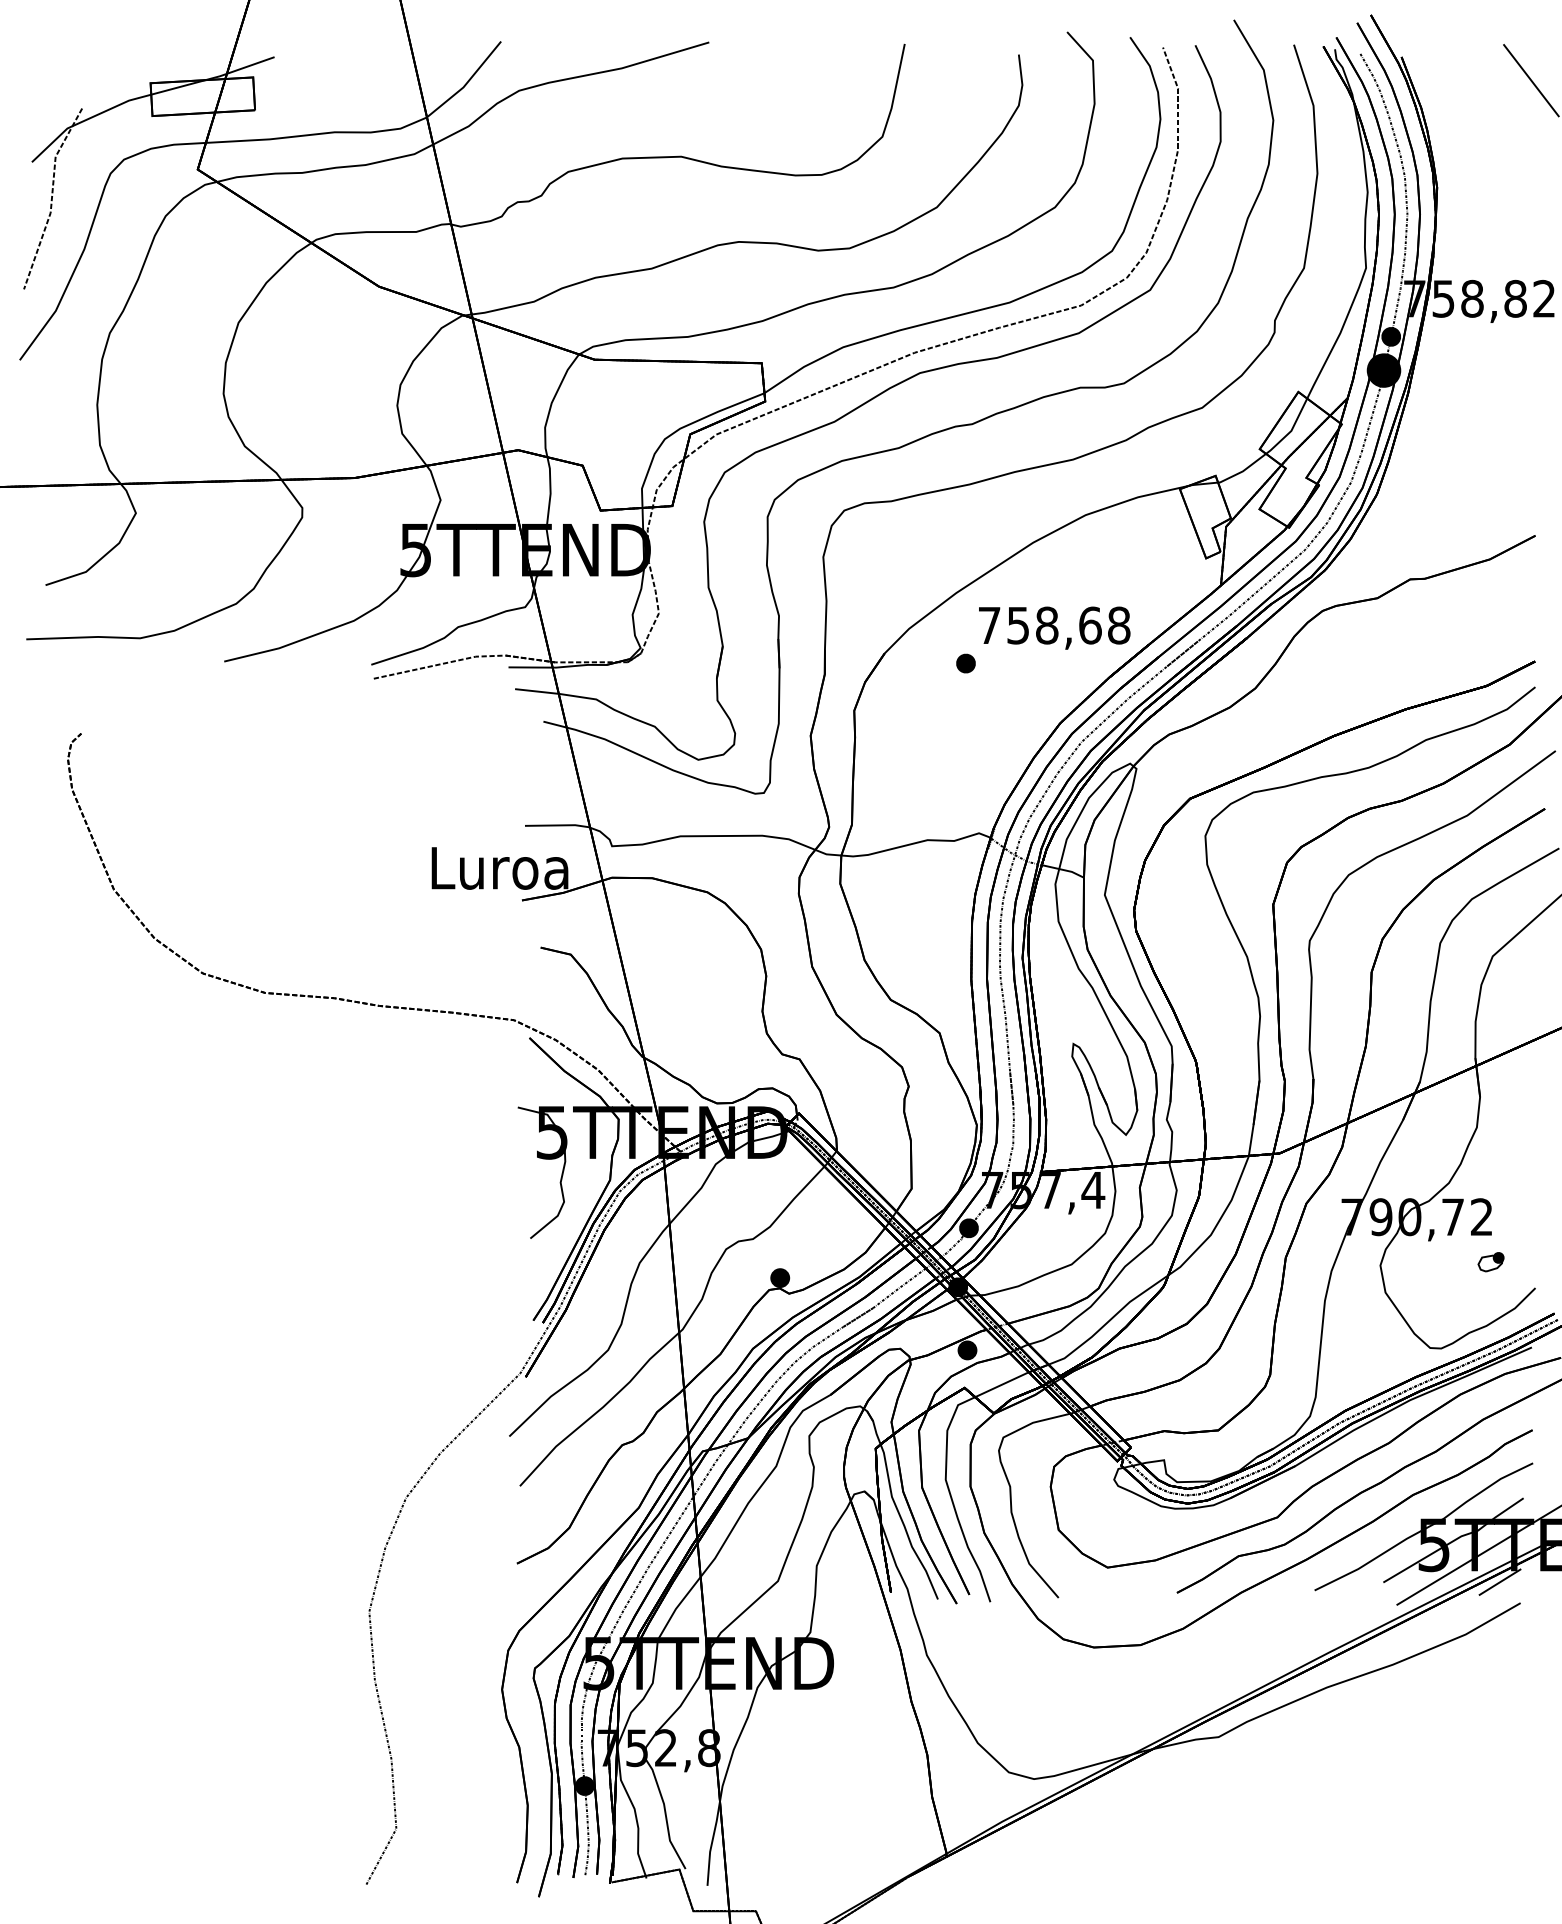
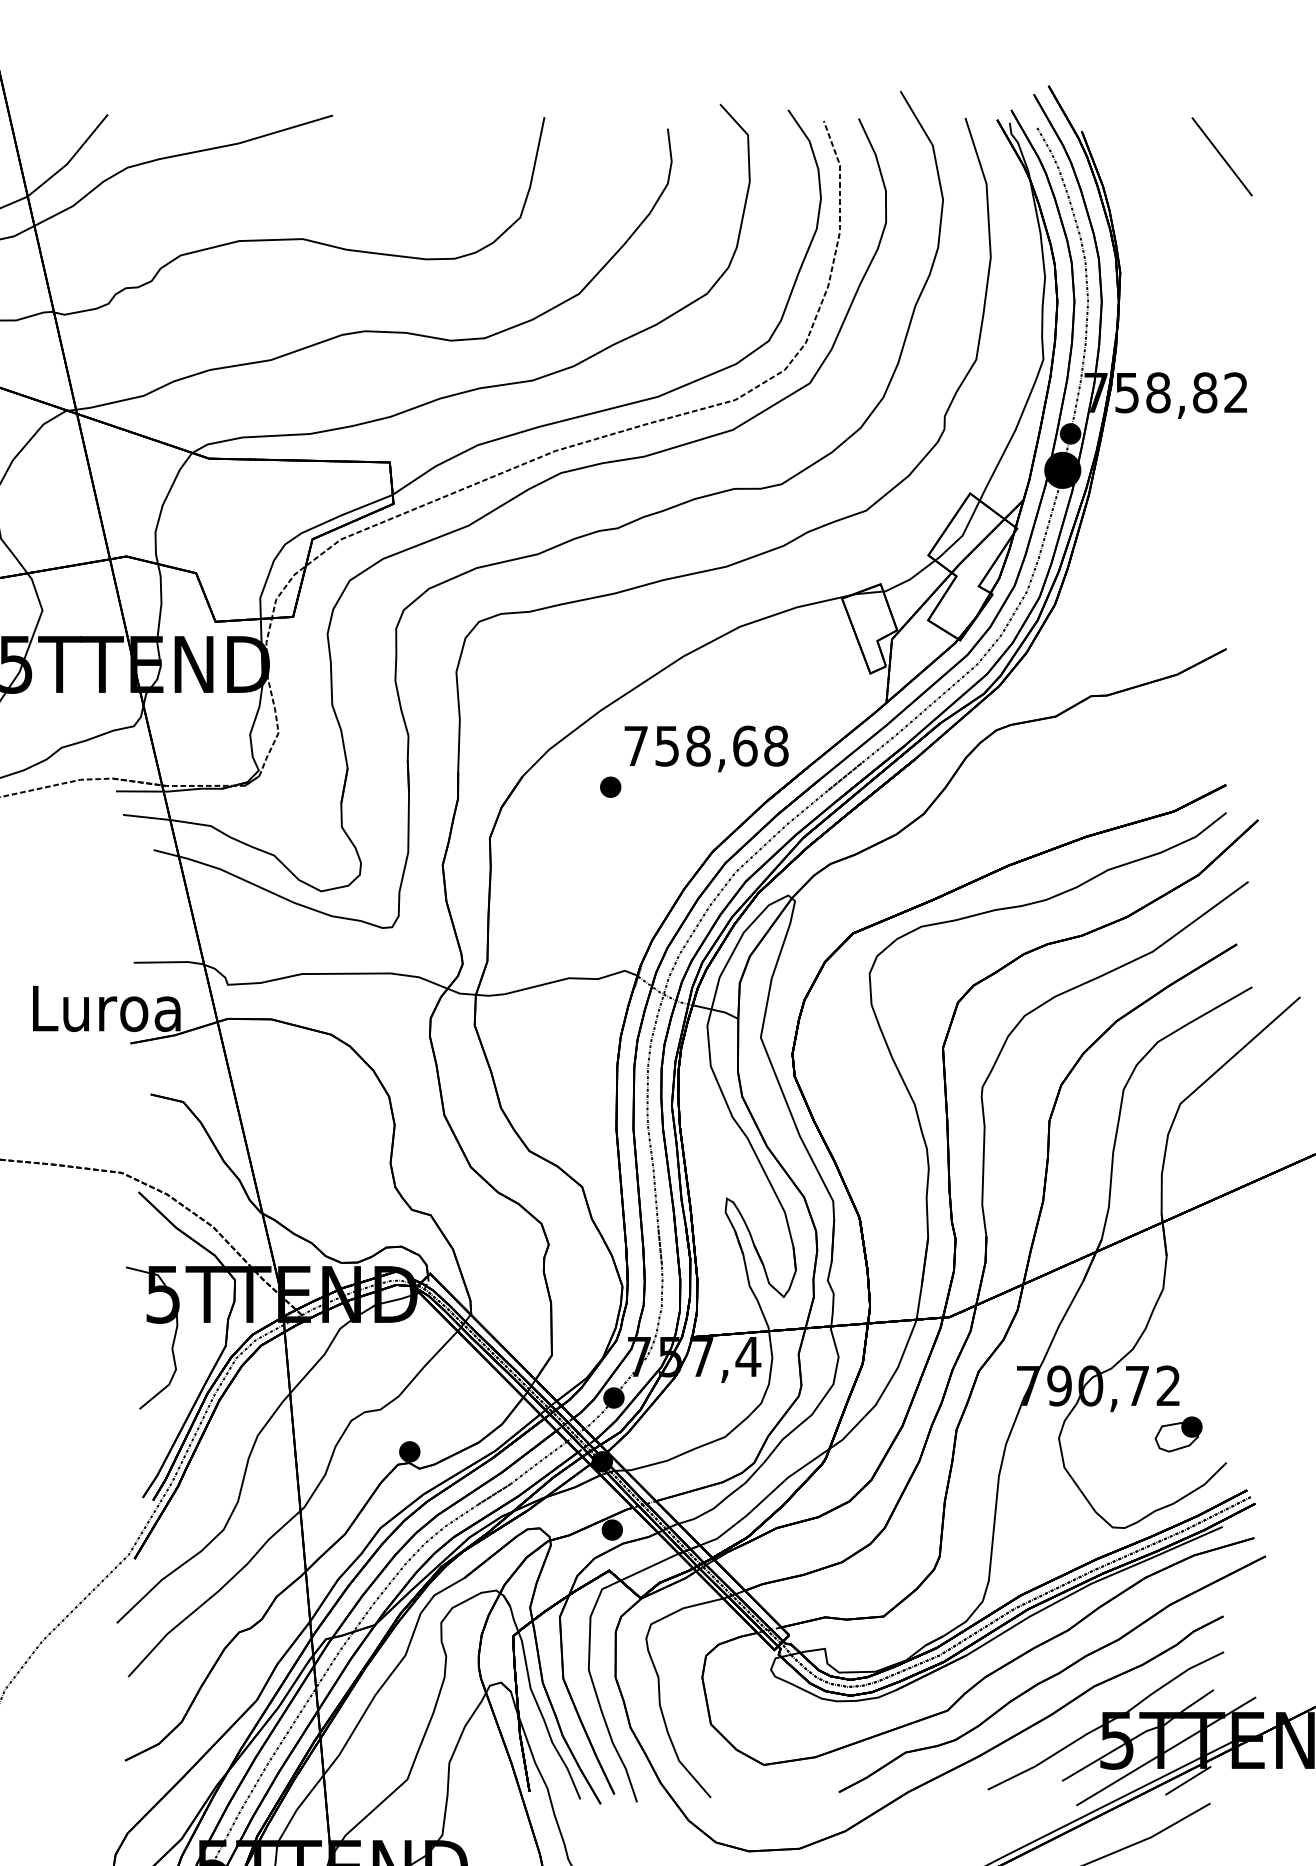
part: (1491, 1261) -> (1179, 1433), size x1.67

